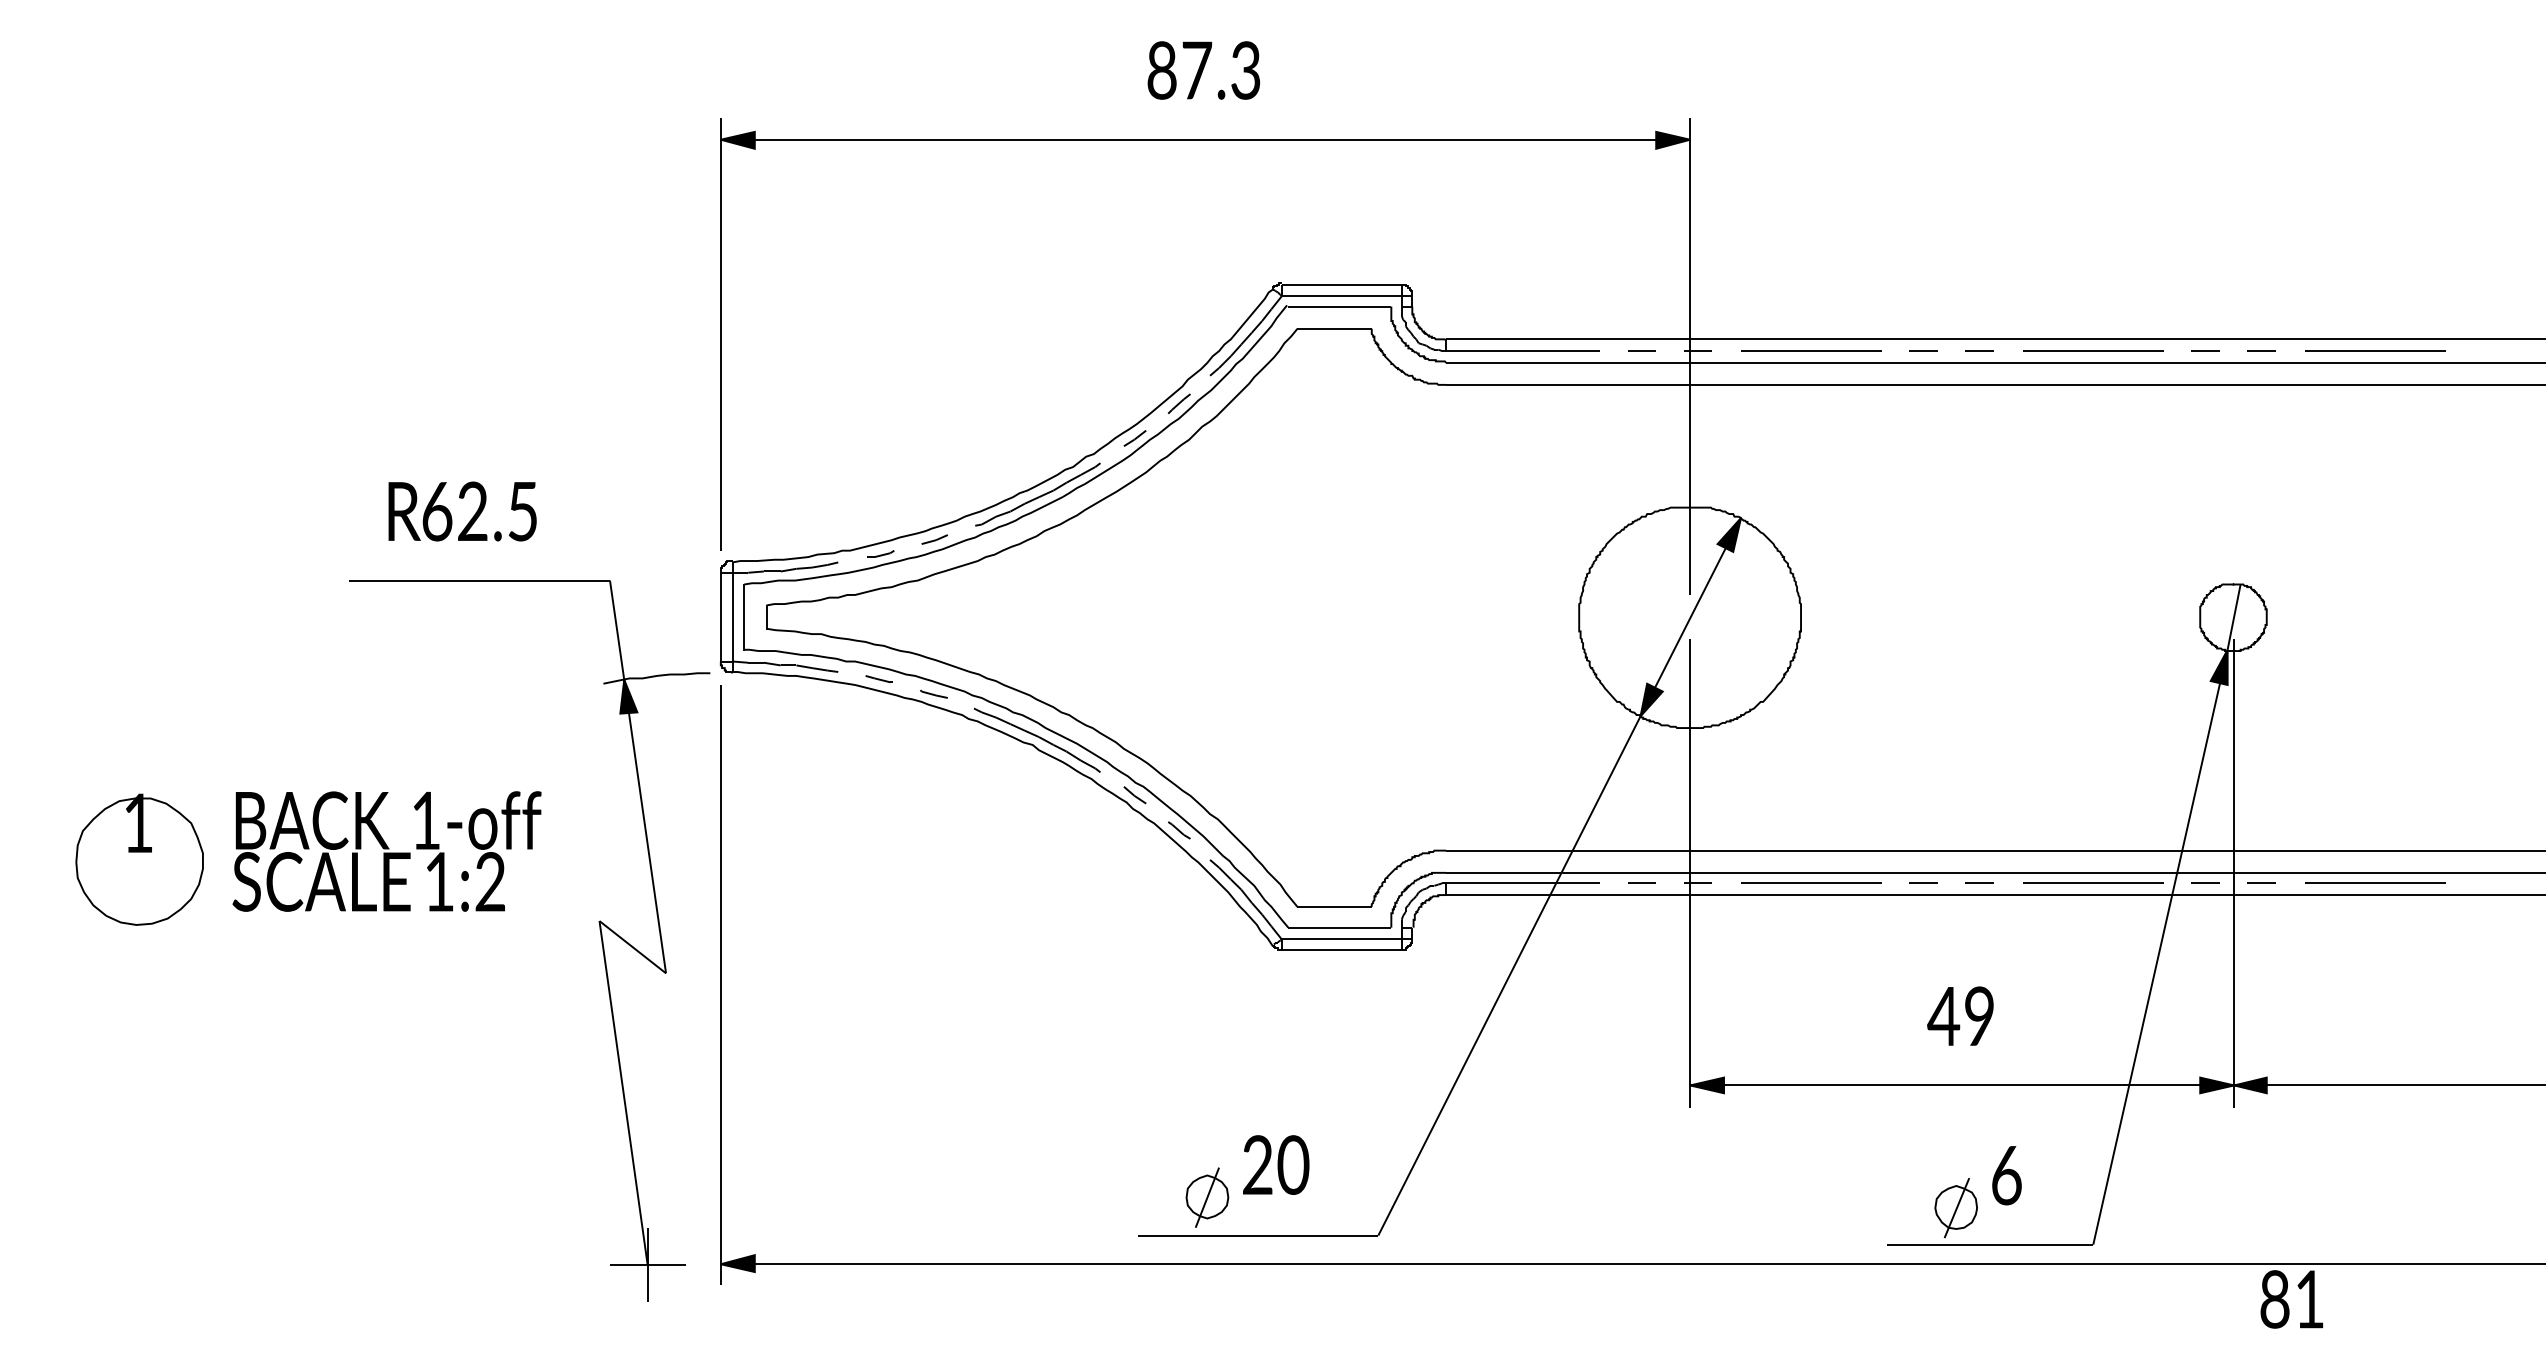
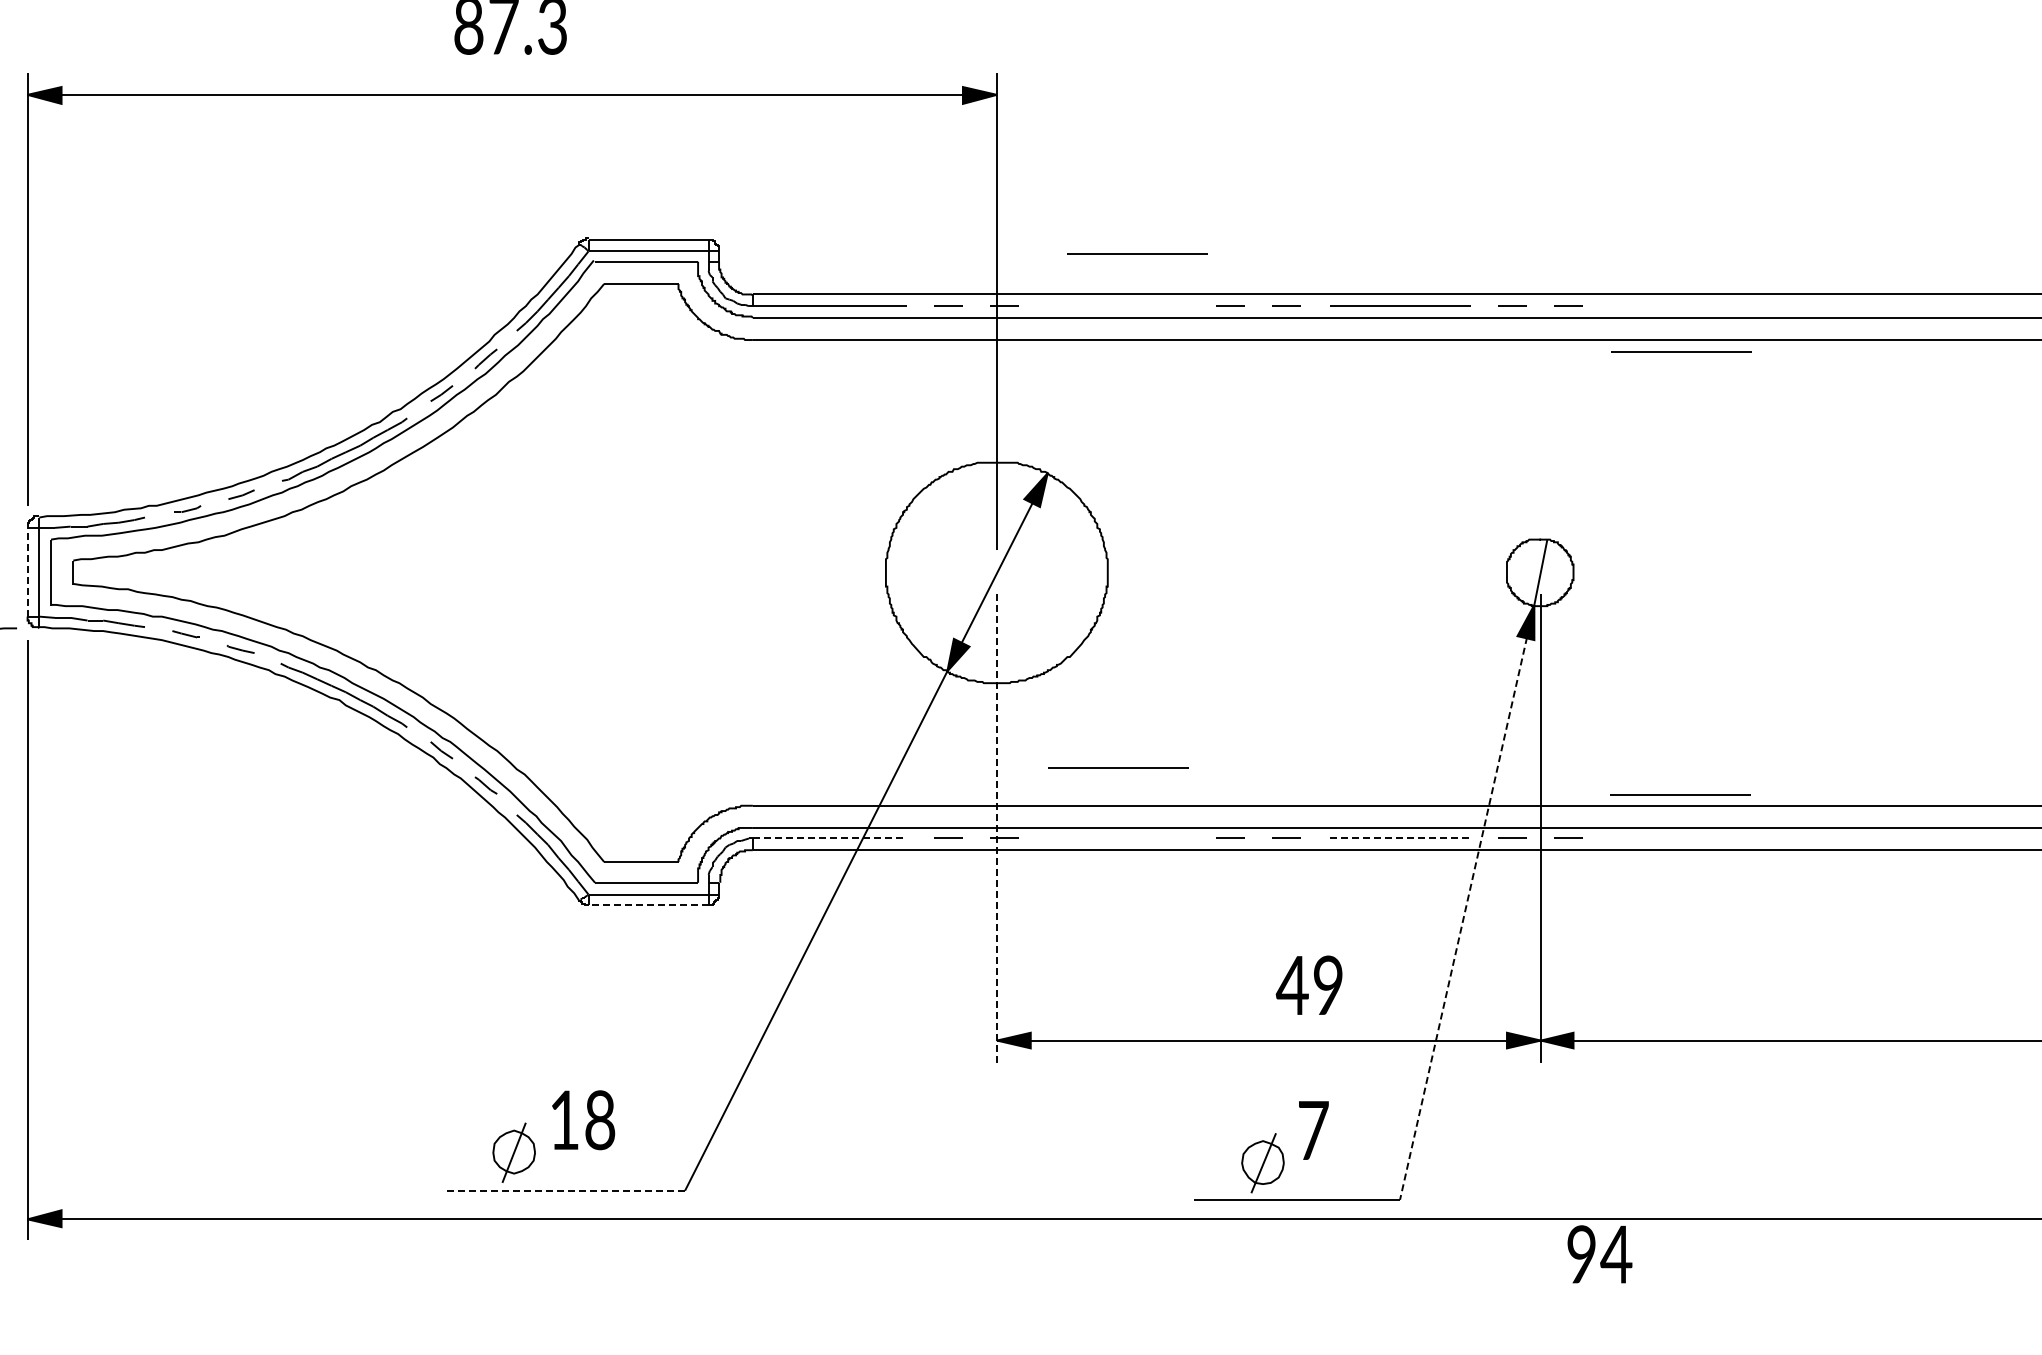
line: (1811, 350) -> (1137, 253), moved
line: (2375, 350) -> (1682, 351), moved
line: (720, 616) -> (27, 571), solid -> dashed
line: (1690, 873) -> (997, 828), solid -> dashed
line: (1811, 882) -> (1118, 767), moved
line: (2375, 882) -> (1681, 794), moved
line: (1523, 883) -> (830, 838), solid -> dashed
line: (2093, 883) -> (1400, 838), solid -> dashed
line: (2160, 947) -> (1467, 902), solid -> dashed
line: (1341, 949) -> (648, 904), solid -> dashed
text: (1960, 1015) -> (1309, 984), moved
text: (1276, 1164) -> (583, 1119), 20 -> 18
text: (2007, 1175) -> (1314, 1130), 6 -> 7
line: (1258, 1235) -> (565, 1190), solid -> dashed
text: (2292, 1299) -> (1599, 1254), 81 -> 94

